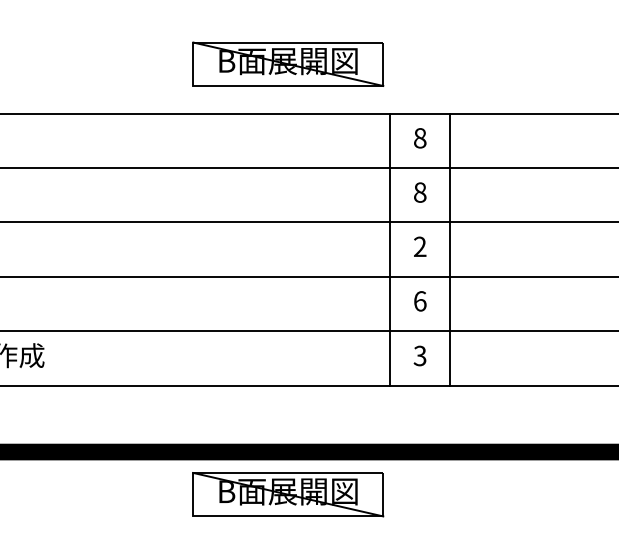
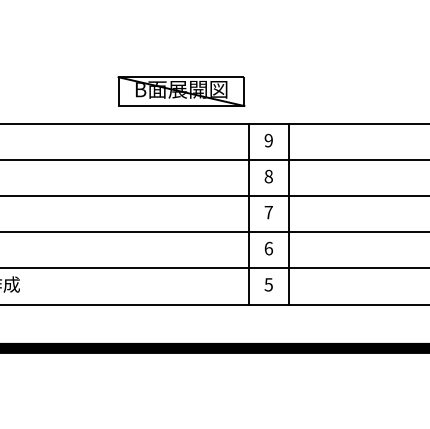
text: (419, 138) -> (268, 140), 8 -> 9
text: (419, 246) -> (268, 212), 2 -> 7
text: (419, 355) -> (268, 284), 3 -> 5
part: (288, 494) -> (181, 376), removed

